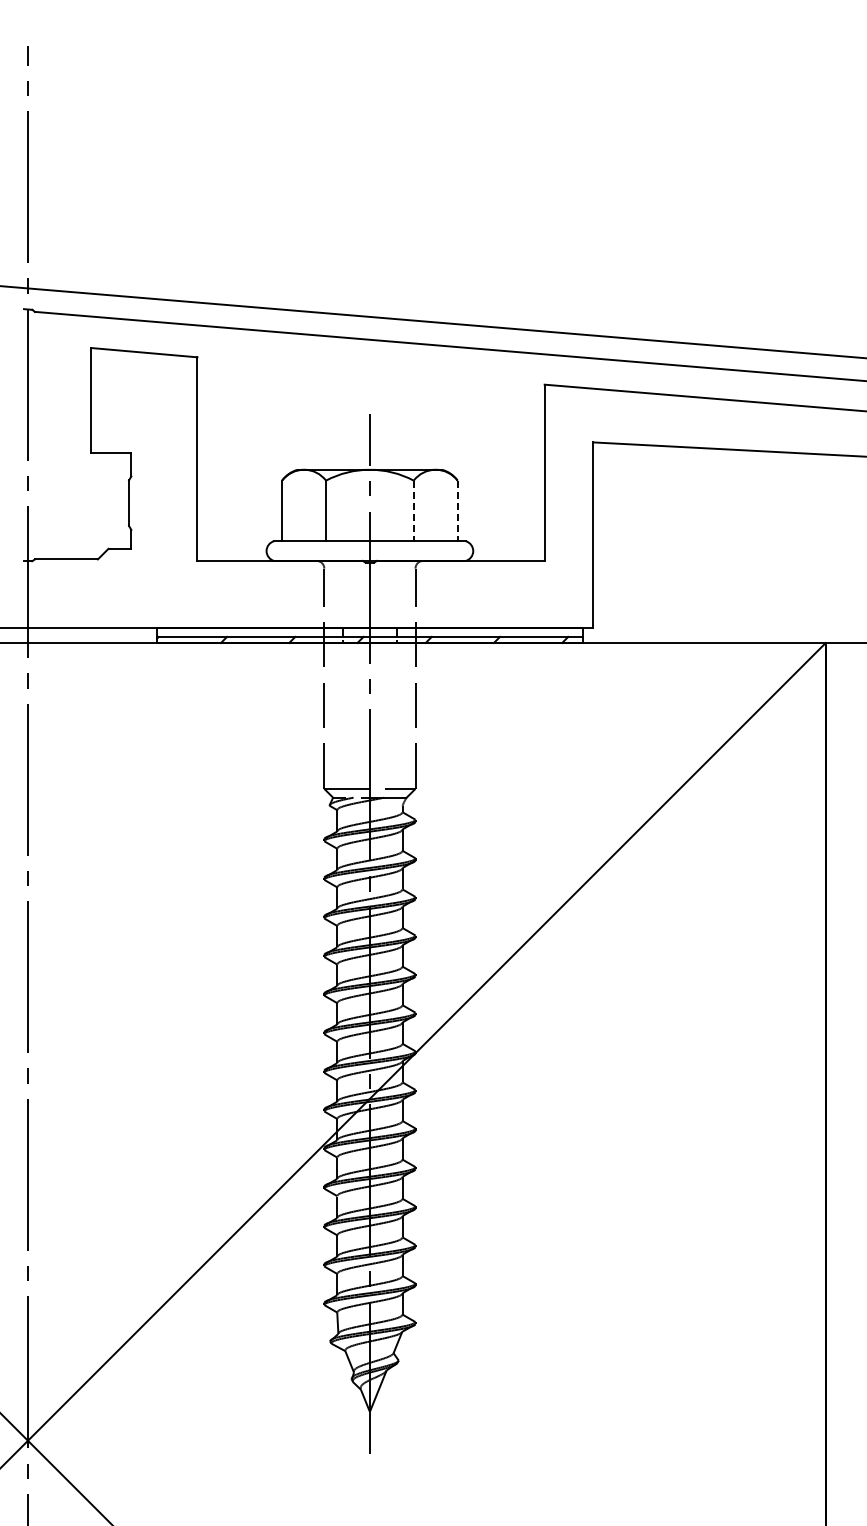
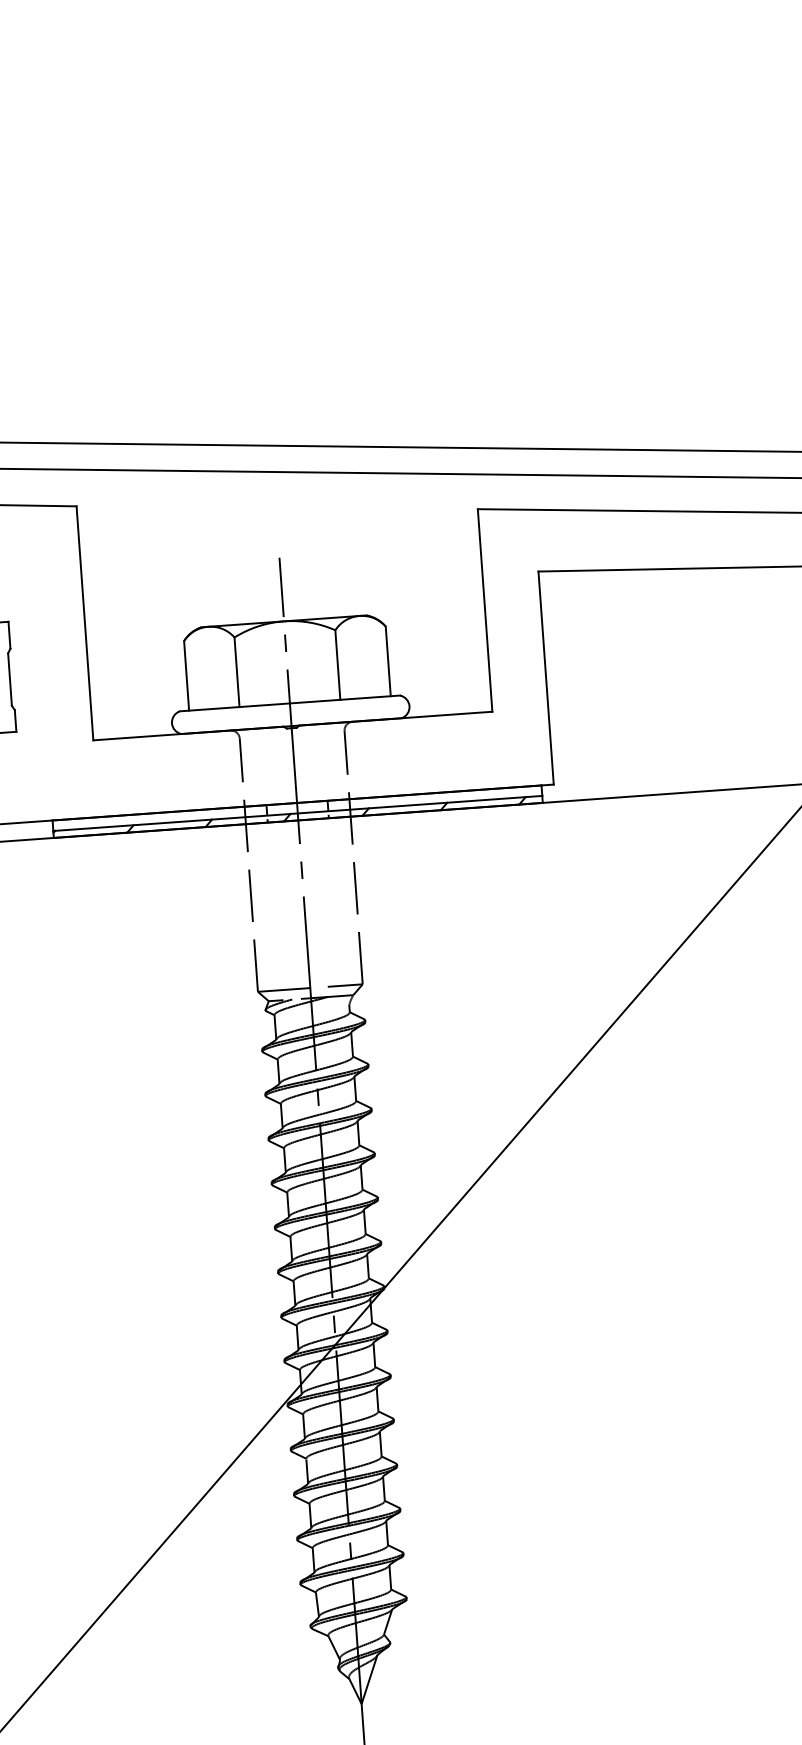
line: (413, 511) -> (337, 665), dashed -> solid
line: (457, 511) -> (388, 662), dashed -> solid

